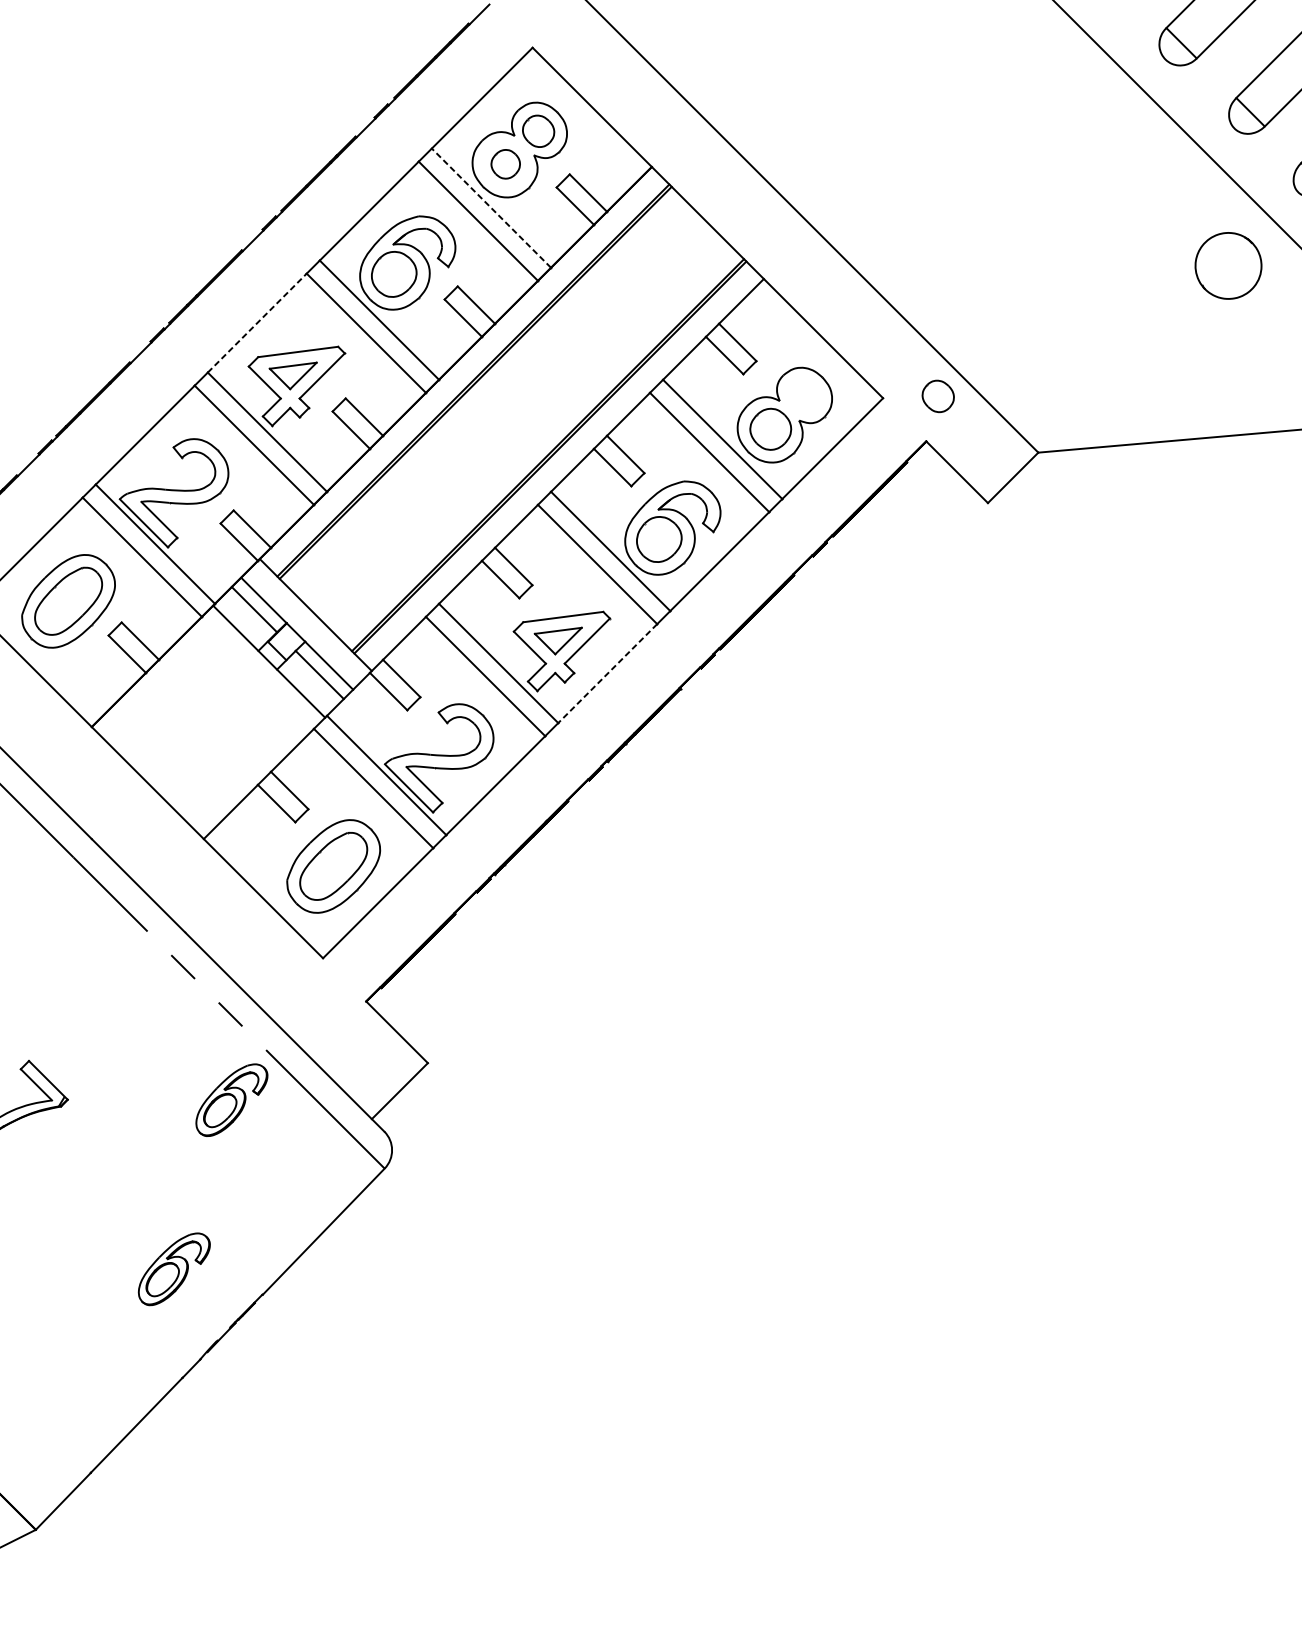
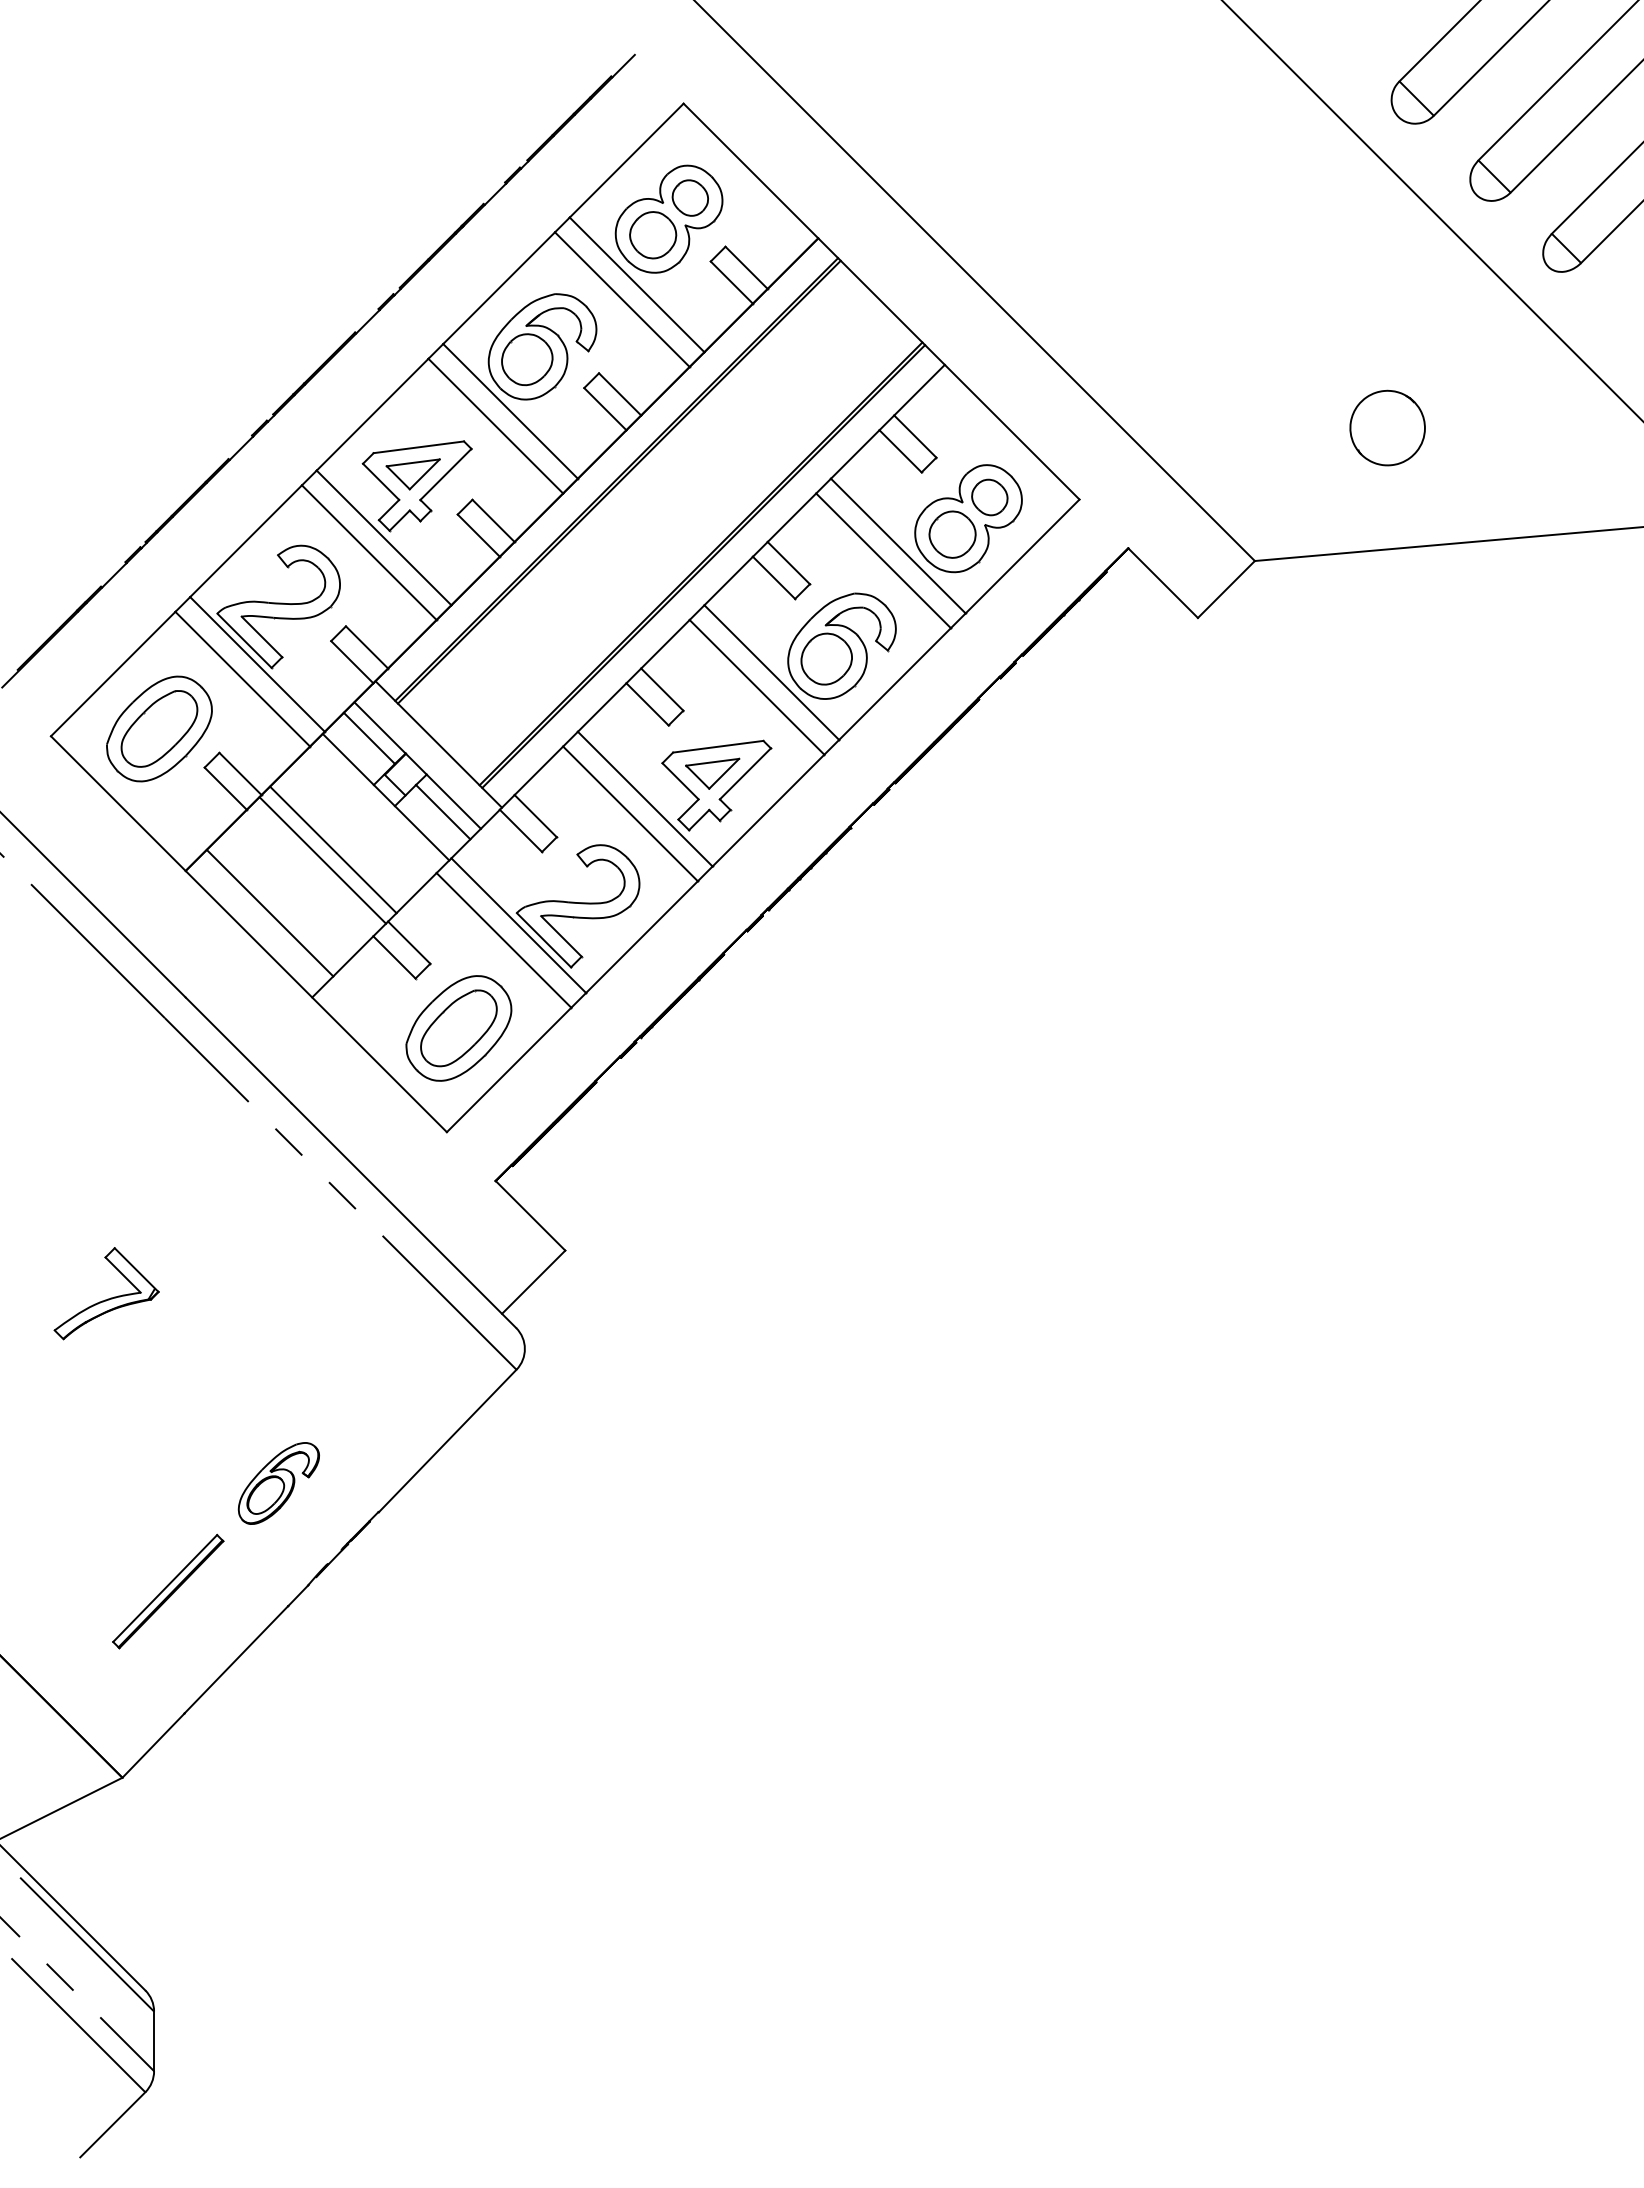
part: (505, 164) -> (653, 235), size x1.43
line: (490, 207) -> (636, 284), dashed -> solid
part: (1228, 265) -> (1387, 427), moved
line: (257, 322) -> (372, 414), dashed -> solid
part: (937, 396) -> (989, 497), moved
line: (607, 673) -> (768, 810), dashed -> solid
line: (222, 708) -> (333, 849), added
line: (212, 717) -> (322, 860), added
line: (166, 763) -> (269, 912), added
part: (231, 1100) -> (343, 1292), removed
part: (76, 1364) -> (168, 1591), added

